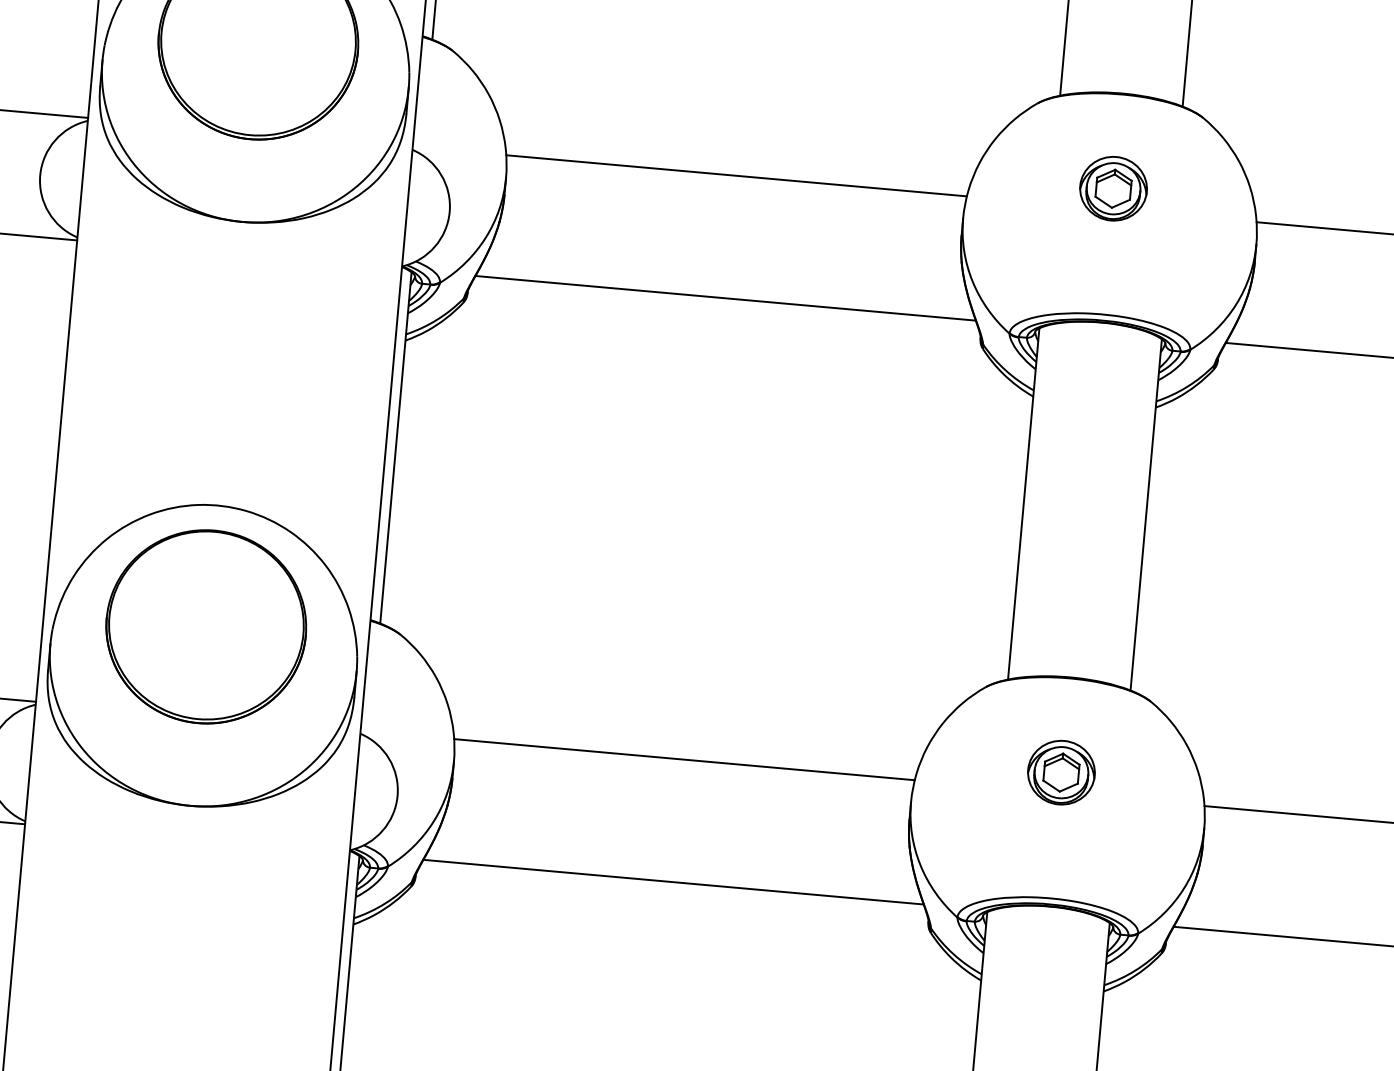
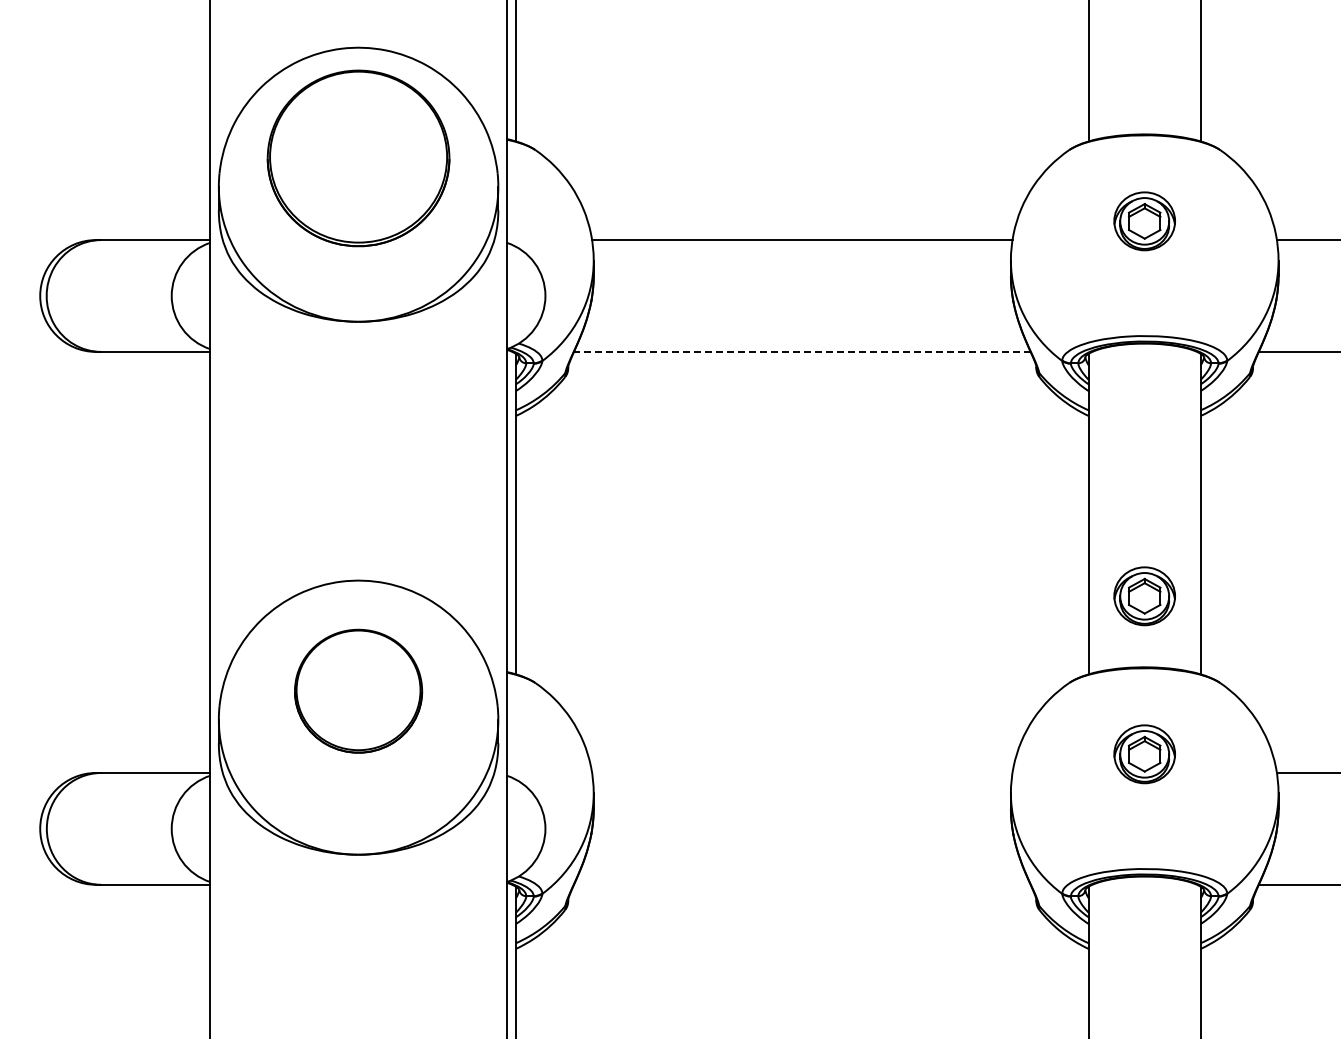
line: (724, 297) -> (801, 351), solid -> dashed
part: (1076, 599) -> (1144, 596), added
part: (206, 625) -> (358, 690), size x0.7
line: (684, 759) -> (802, 772), removed
line: (673, 881) -> (802, 884), removed

